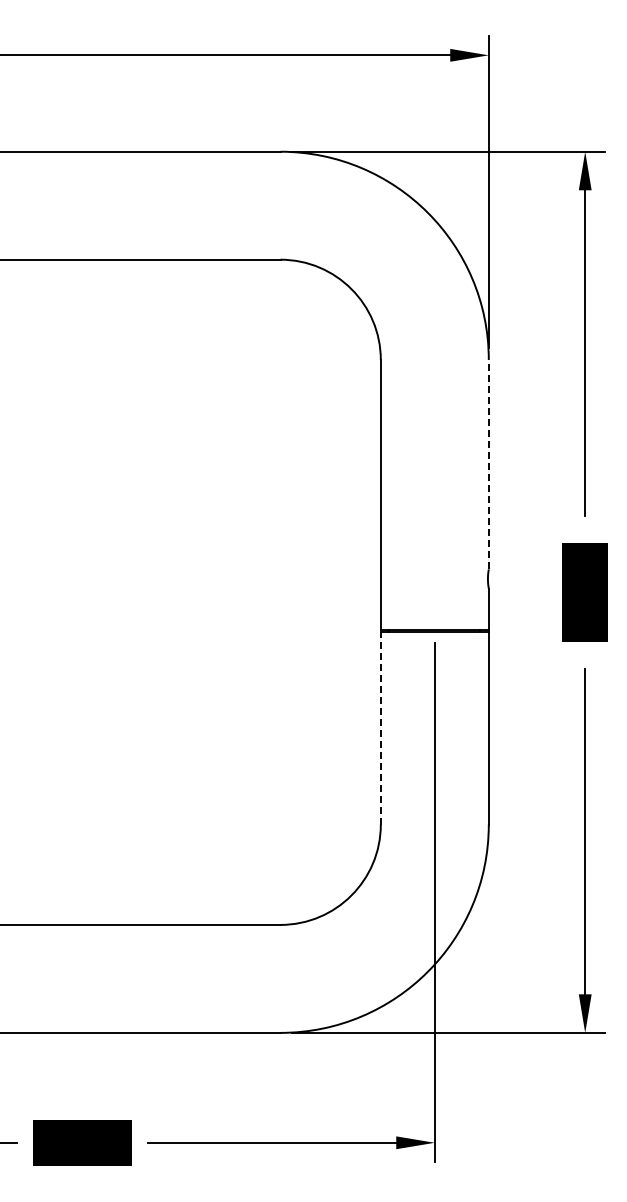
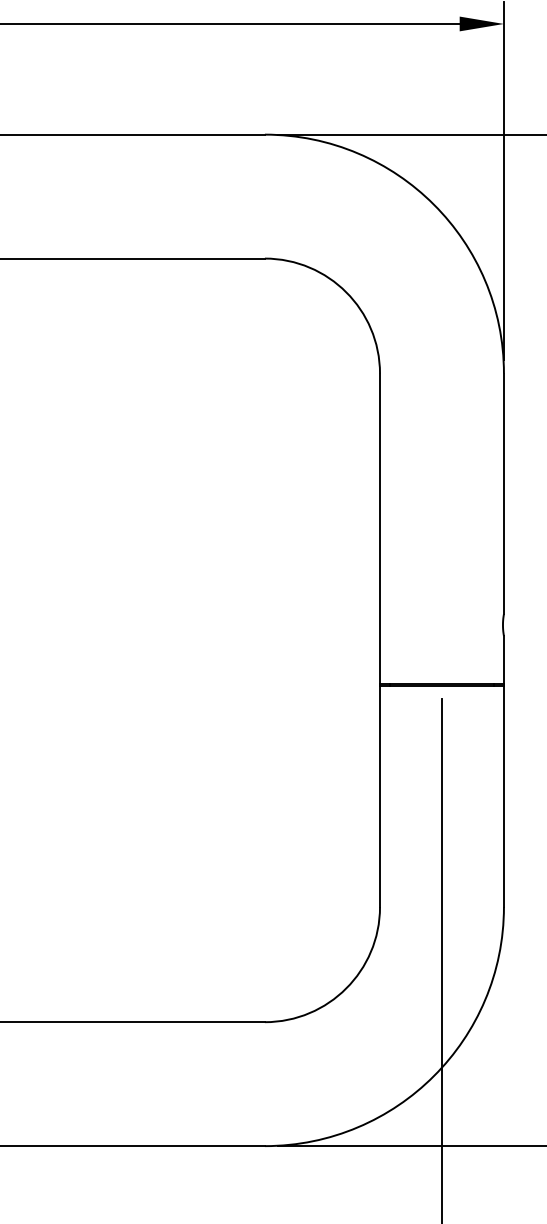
line: (488, 464) -> (503, 493), dashed -> solid
line: (380, 727) -> (379, 795), dashed -> solid

